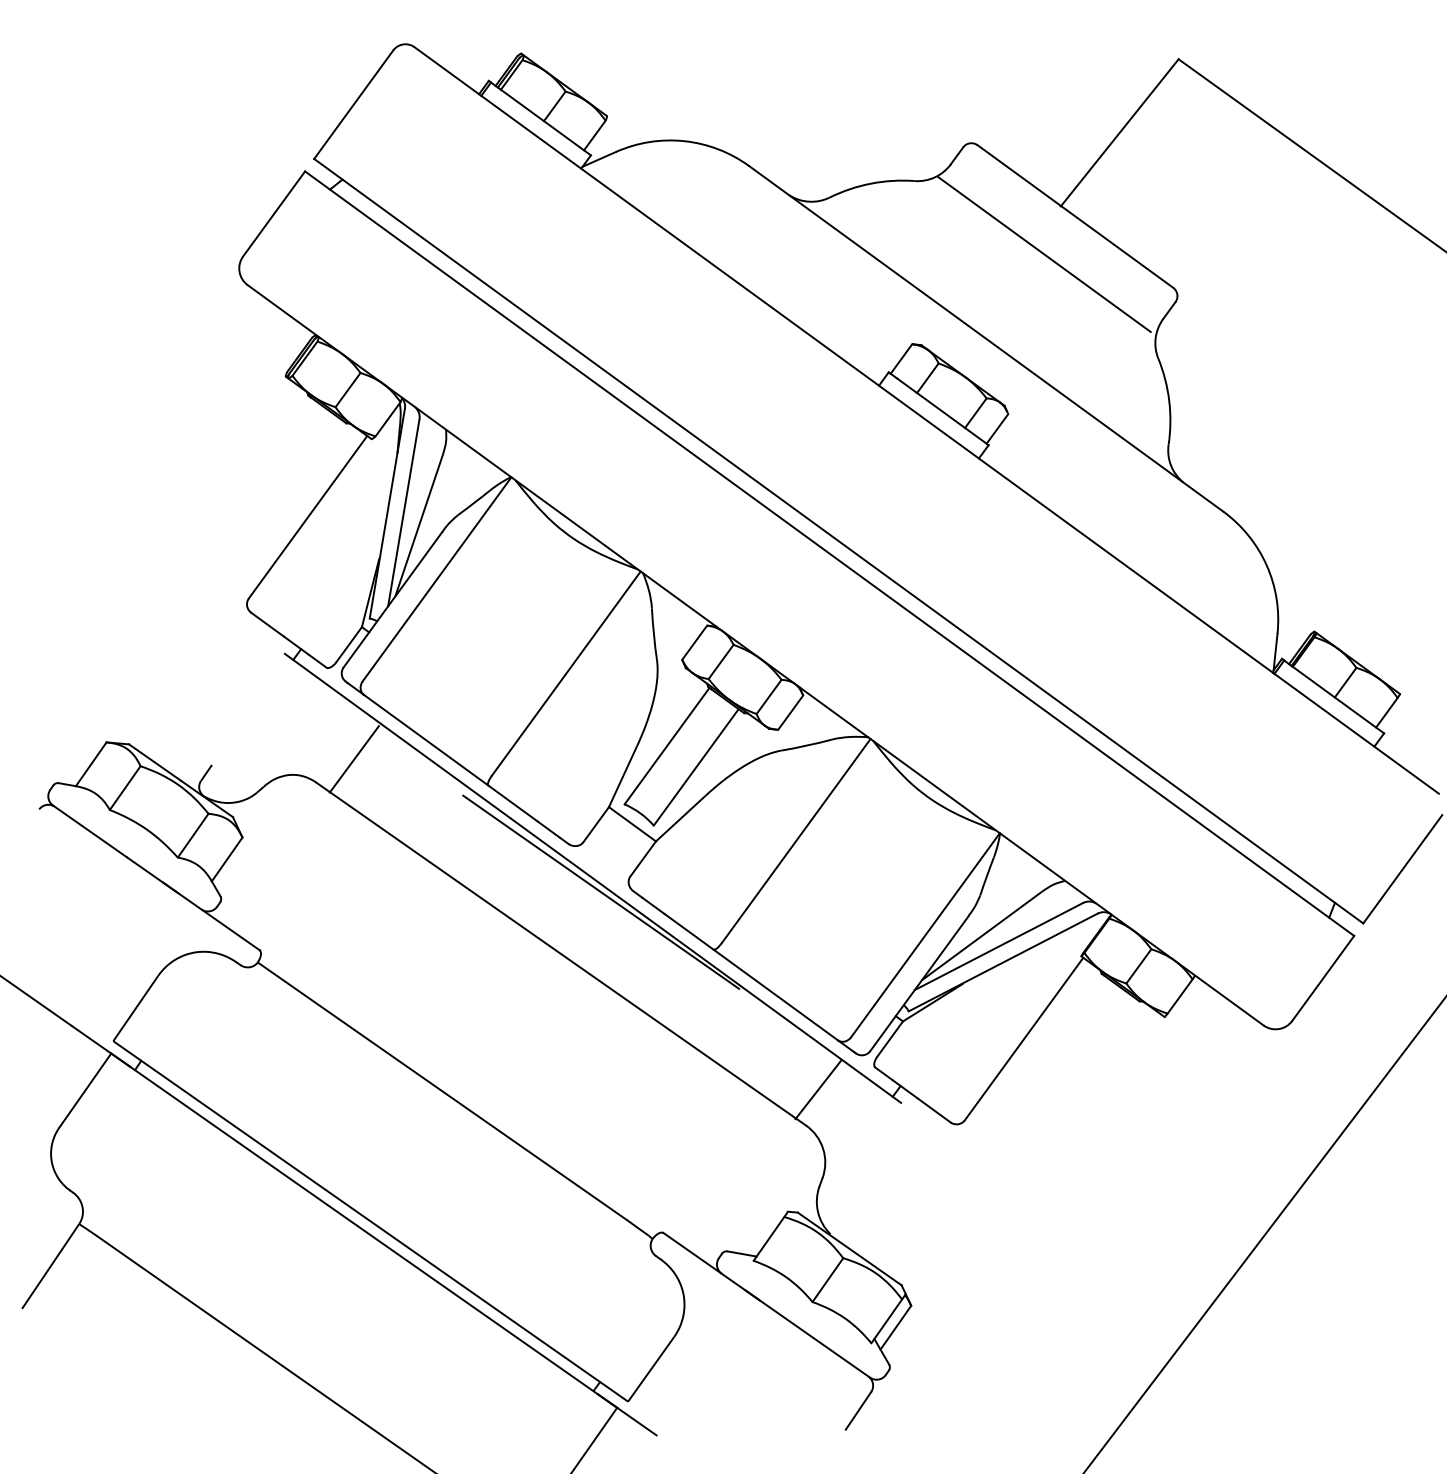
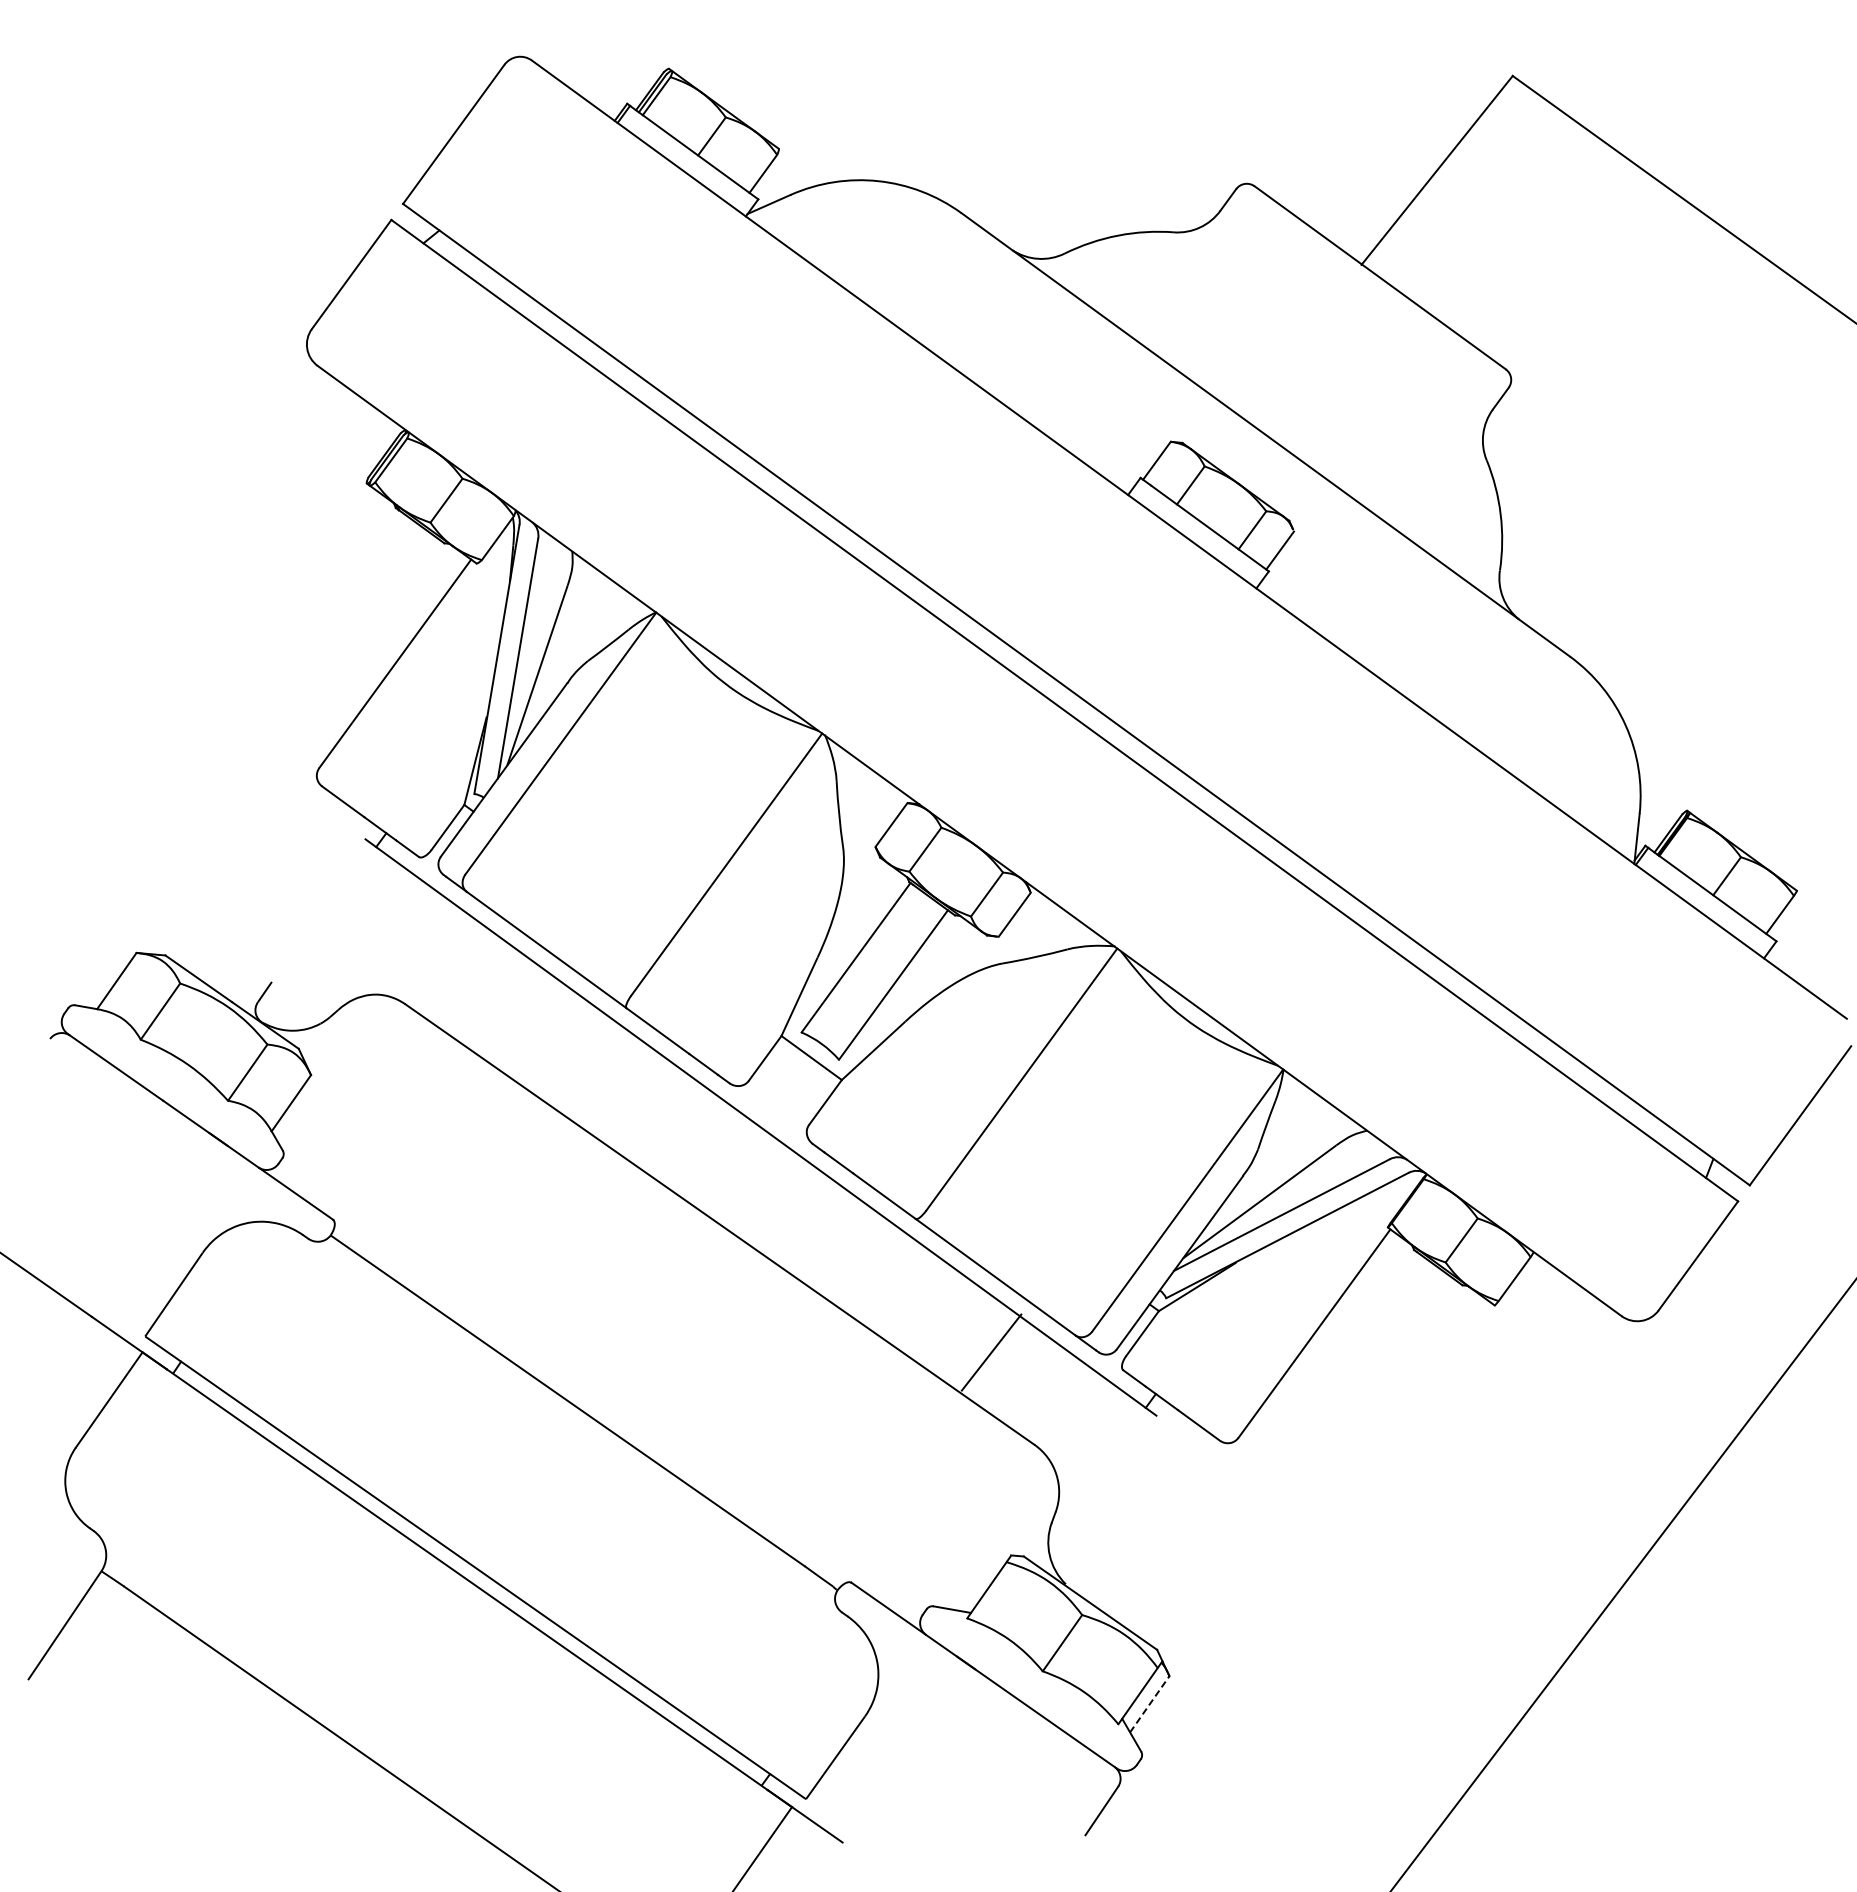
line: (1044, 254) -> (1340, 326), removed
line: (354, 759) -> (454, 974), removed
line: (601, 892) -> (771, 1145), removed
line: (818, 1089) -> (991, 1352), moved
line: (896, 1327) -> (1150, 1703), solid -> dashed

